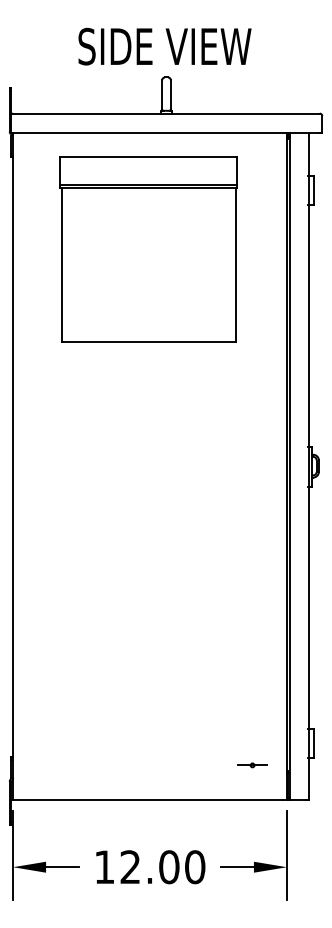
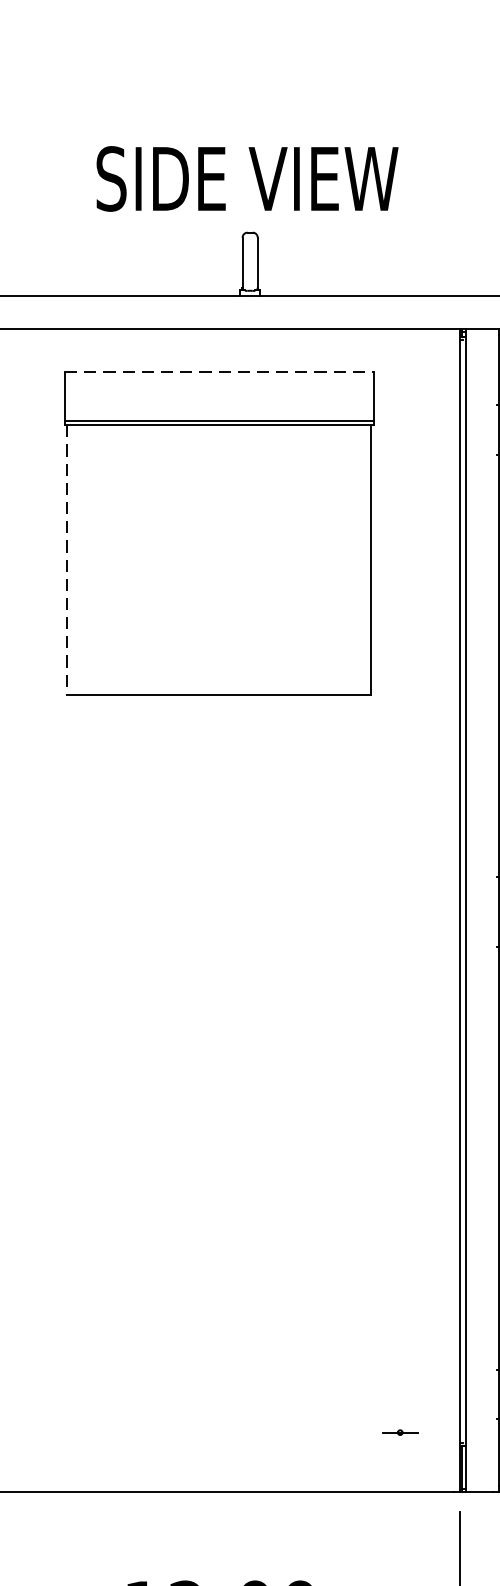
line: (148, 157) -> (218, 372), solid -> dashed
line: (61, 265) -> (66, 560), solid -> dashed
part: (252, 765) -> (400, 1432), size x0.7

